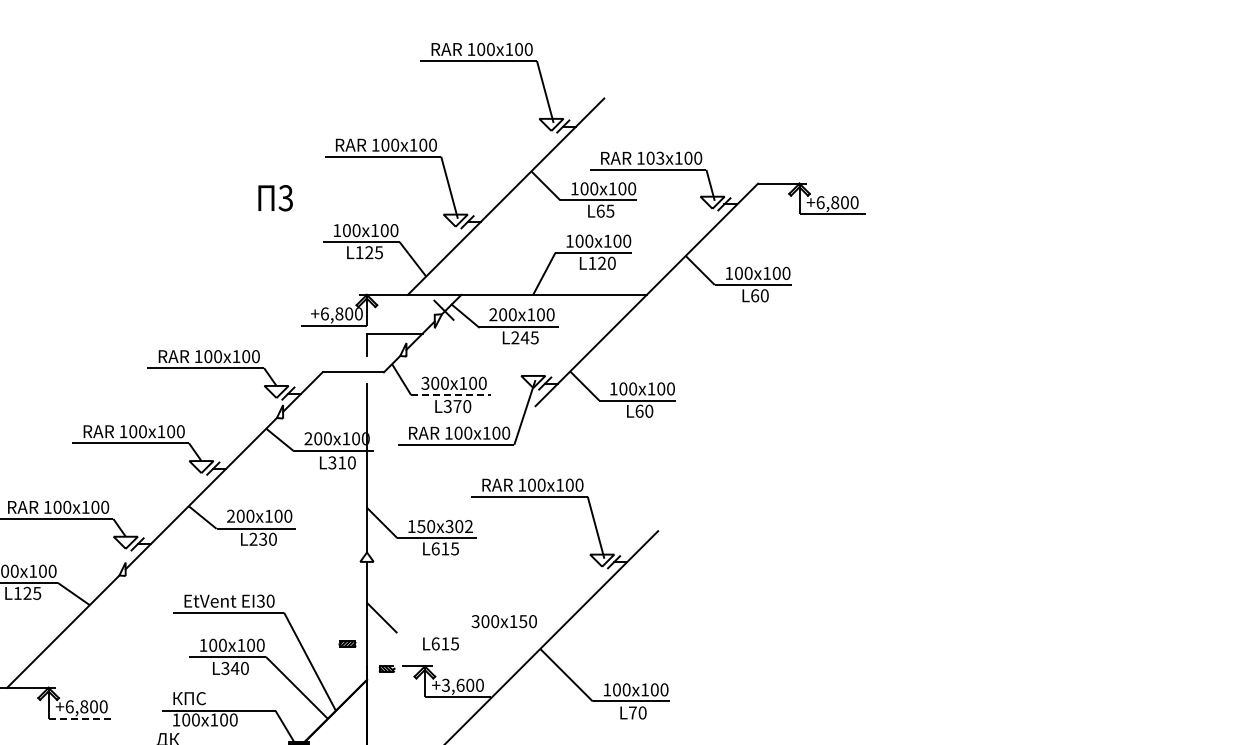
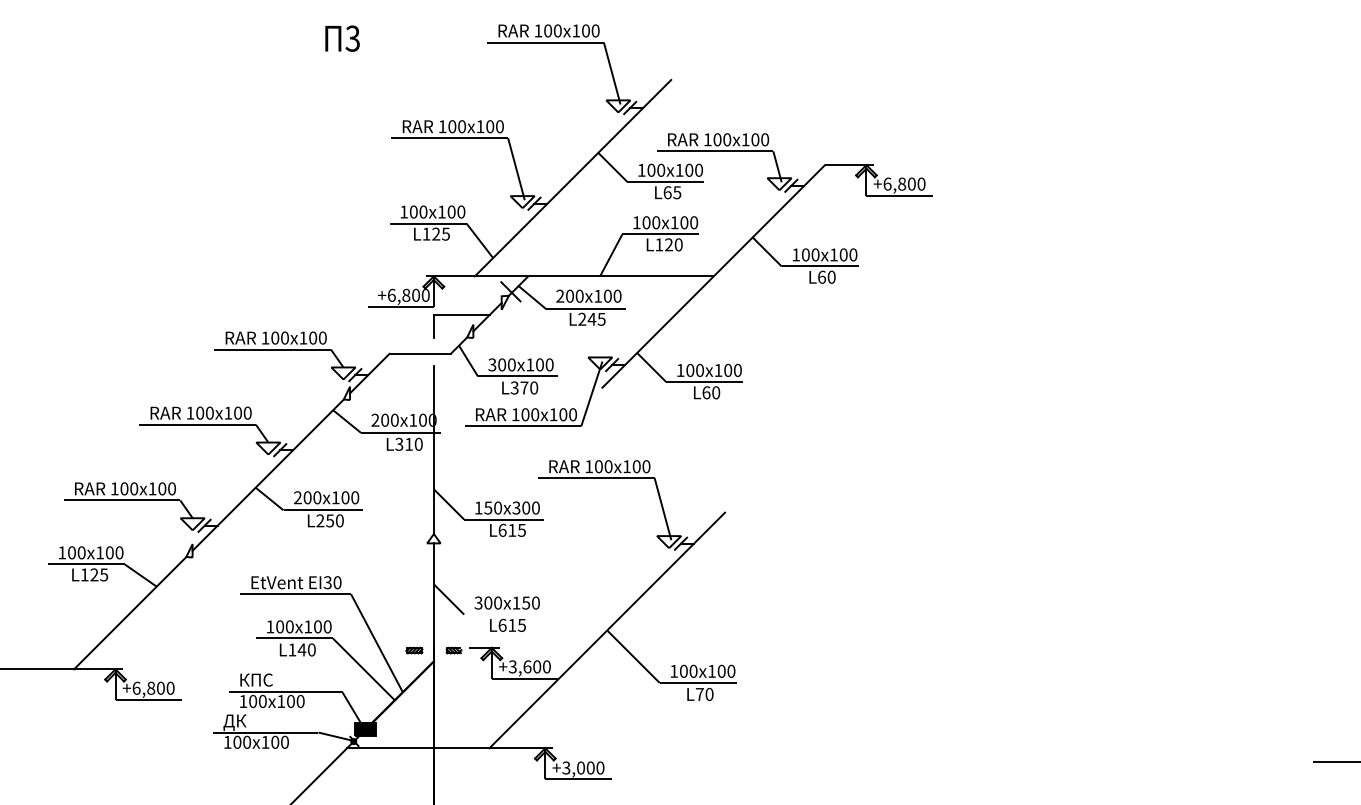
text: (660, 158) -> (727, 139), 103 -> 100
text: (275, 198) -> (342, 38), moved
line: (450, 395) -> (517, 376), dashed -> solid
text: (468, 526) -> (535, 507), 302 -> 300
text: (262, 539) -> (329, 520), L230 -> L250
text: (503, 621) -> (506, 602), moved
part: (347, 644) -> (414, 650), moved
text: (225, 668) -> (292, 649), L340 -> L140
line: (82, 719) -> (149, 700), dashed -> solid

